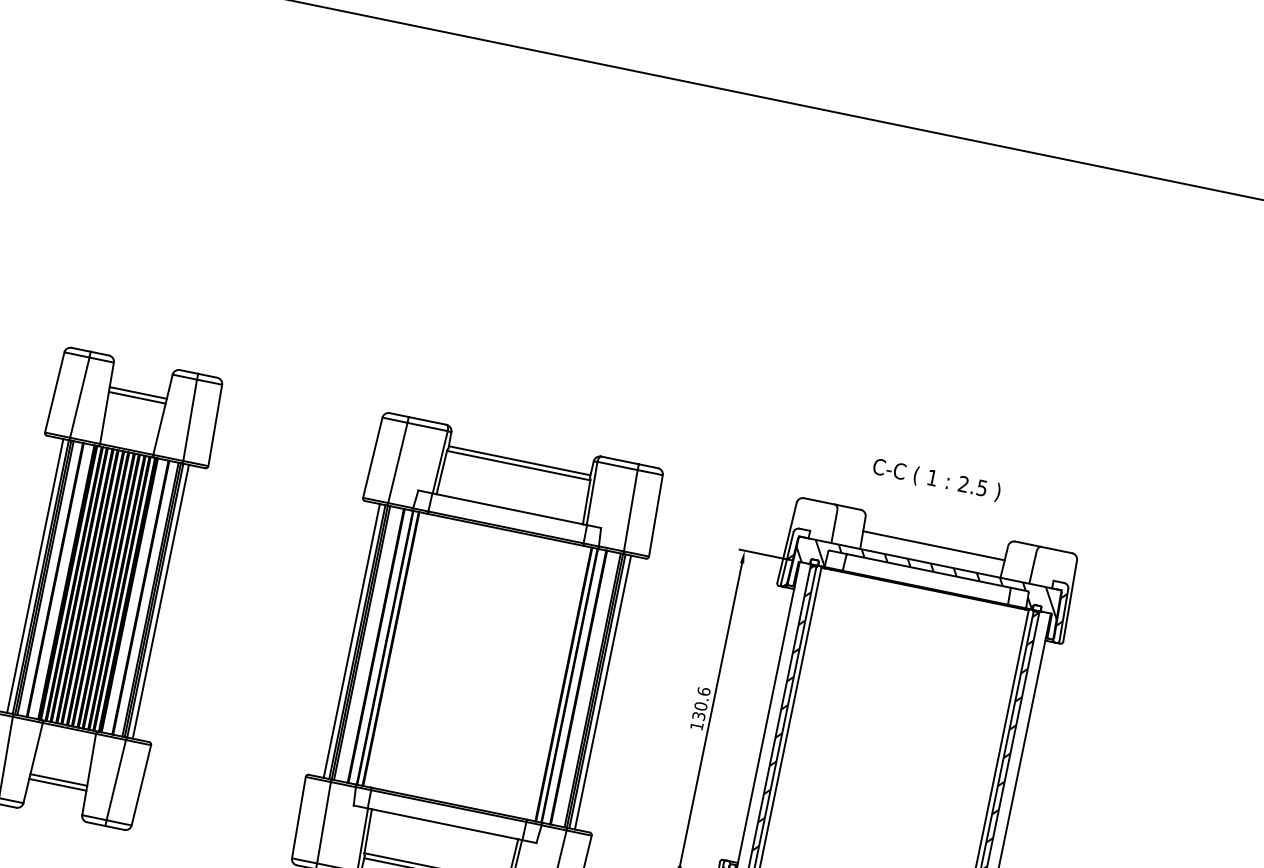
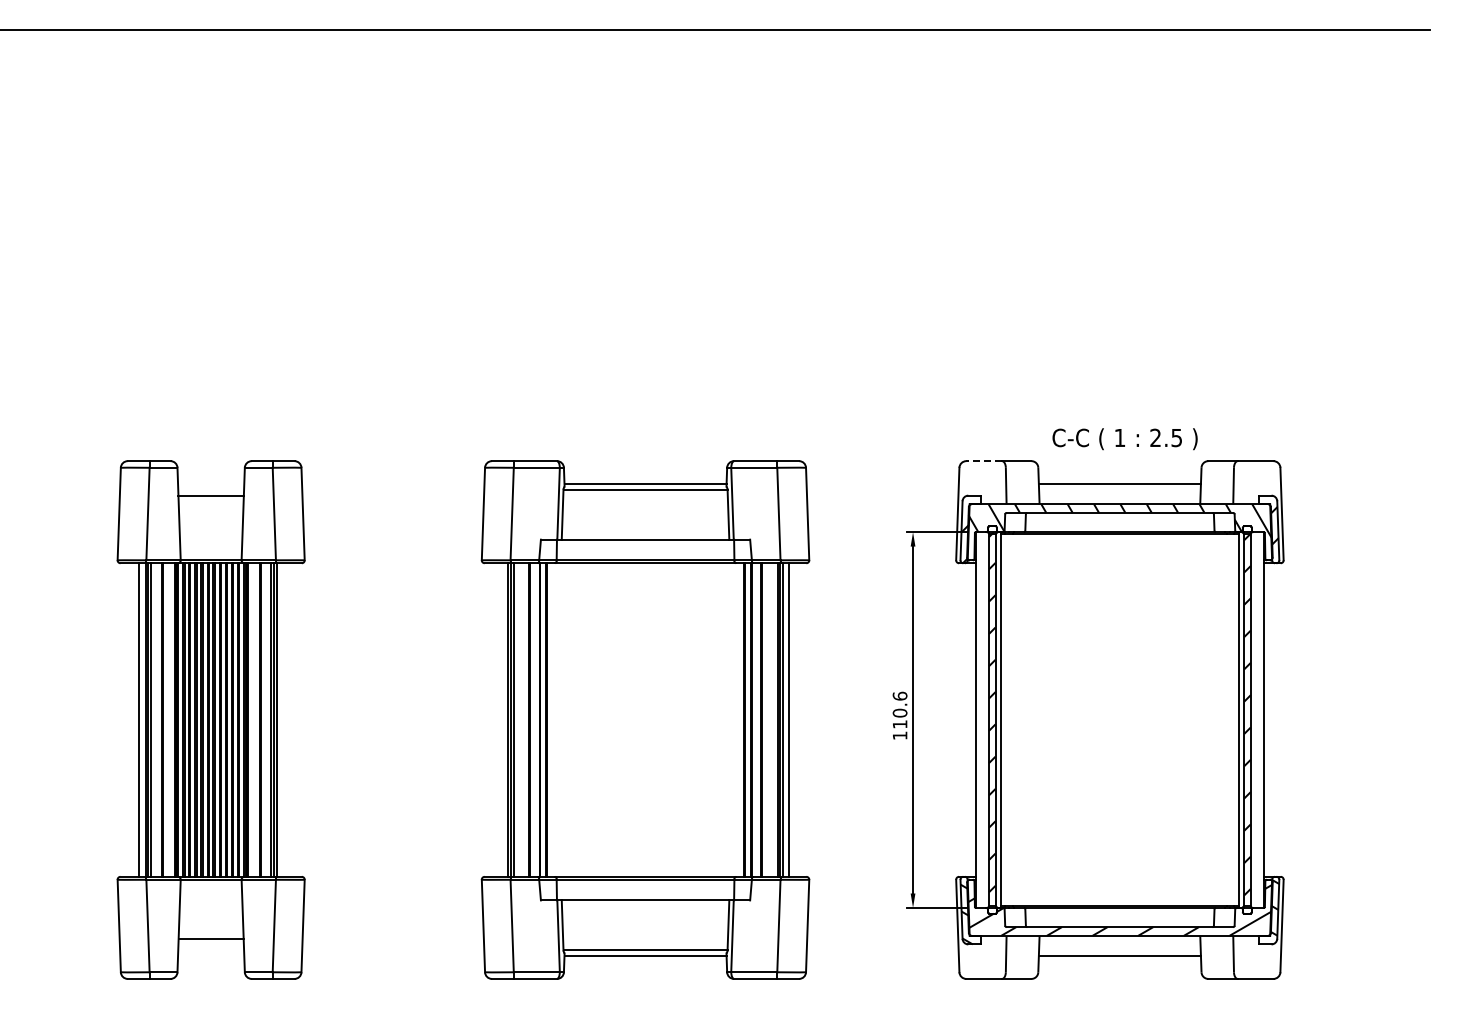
line: (136, 397) -> (210, 501), removed
text: (936, 480) -> (1124, 439), moved
line: (819, 501) -> (984, 461), solid -> dashed
line: (161, 601) -> (283, 719), removed
line: (351, 640) -> (501, 719), removed
text: (698, 716) -> (899, 724), 130.6 -> 110.6
line: (57, 784) -> (210, 944), removed

